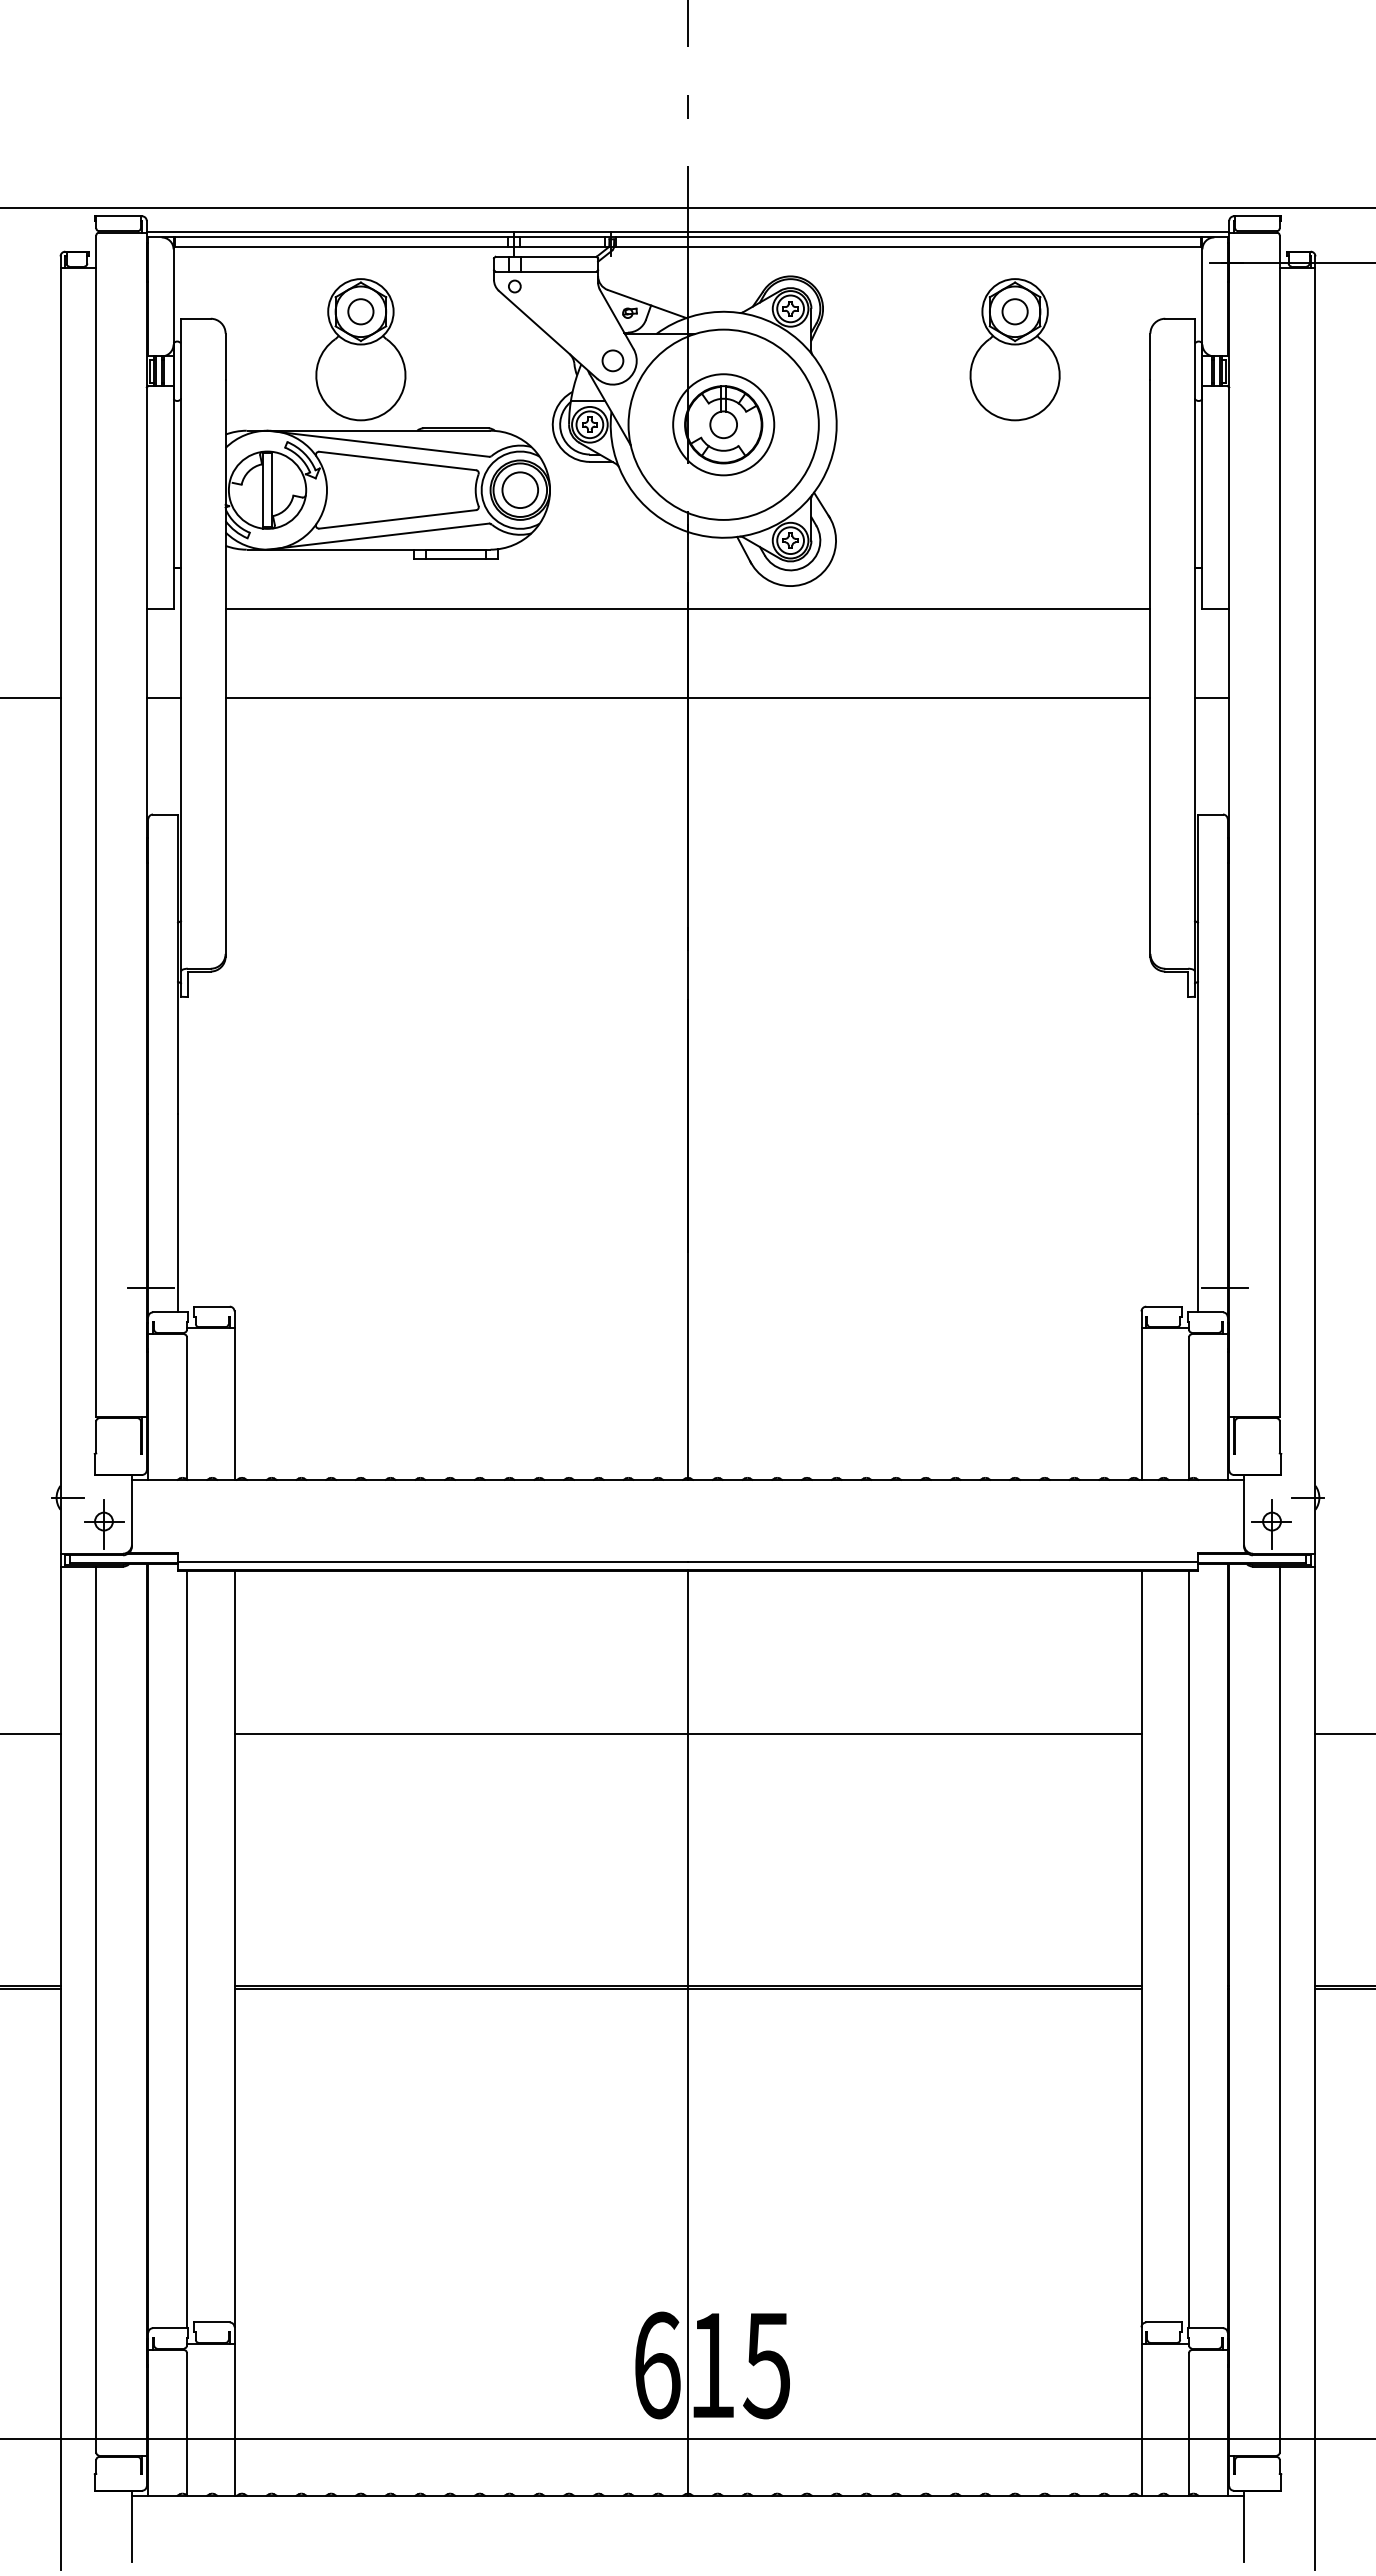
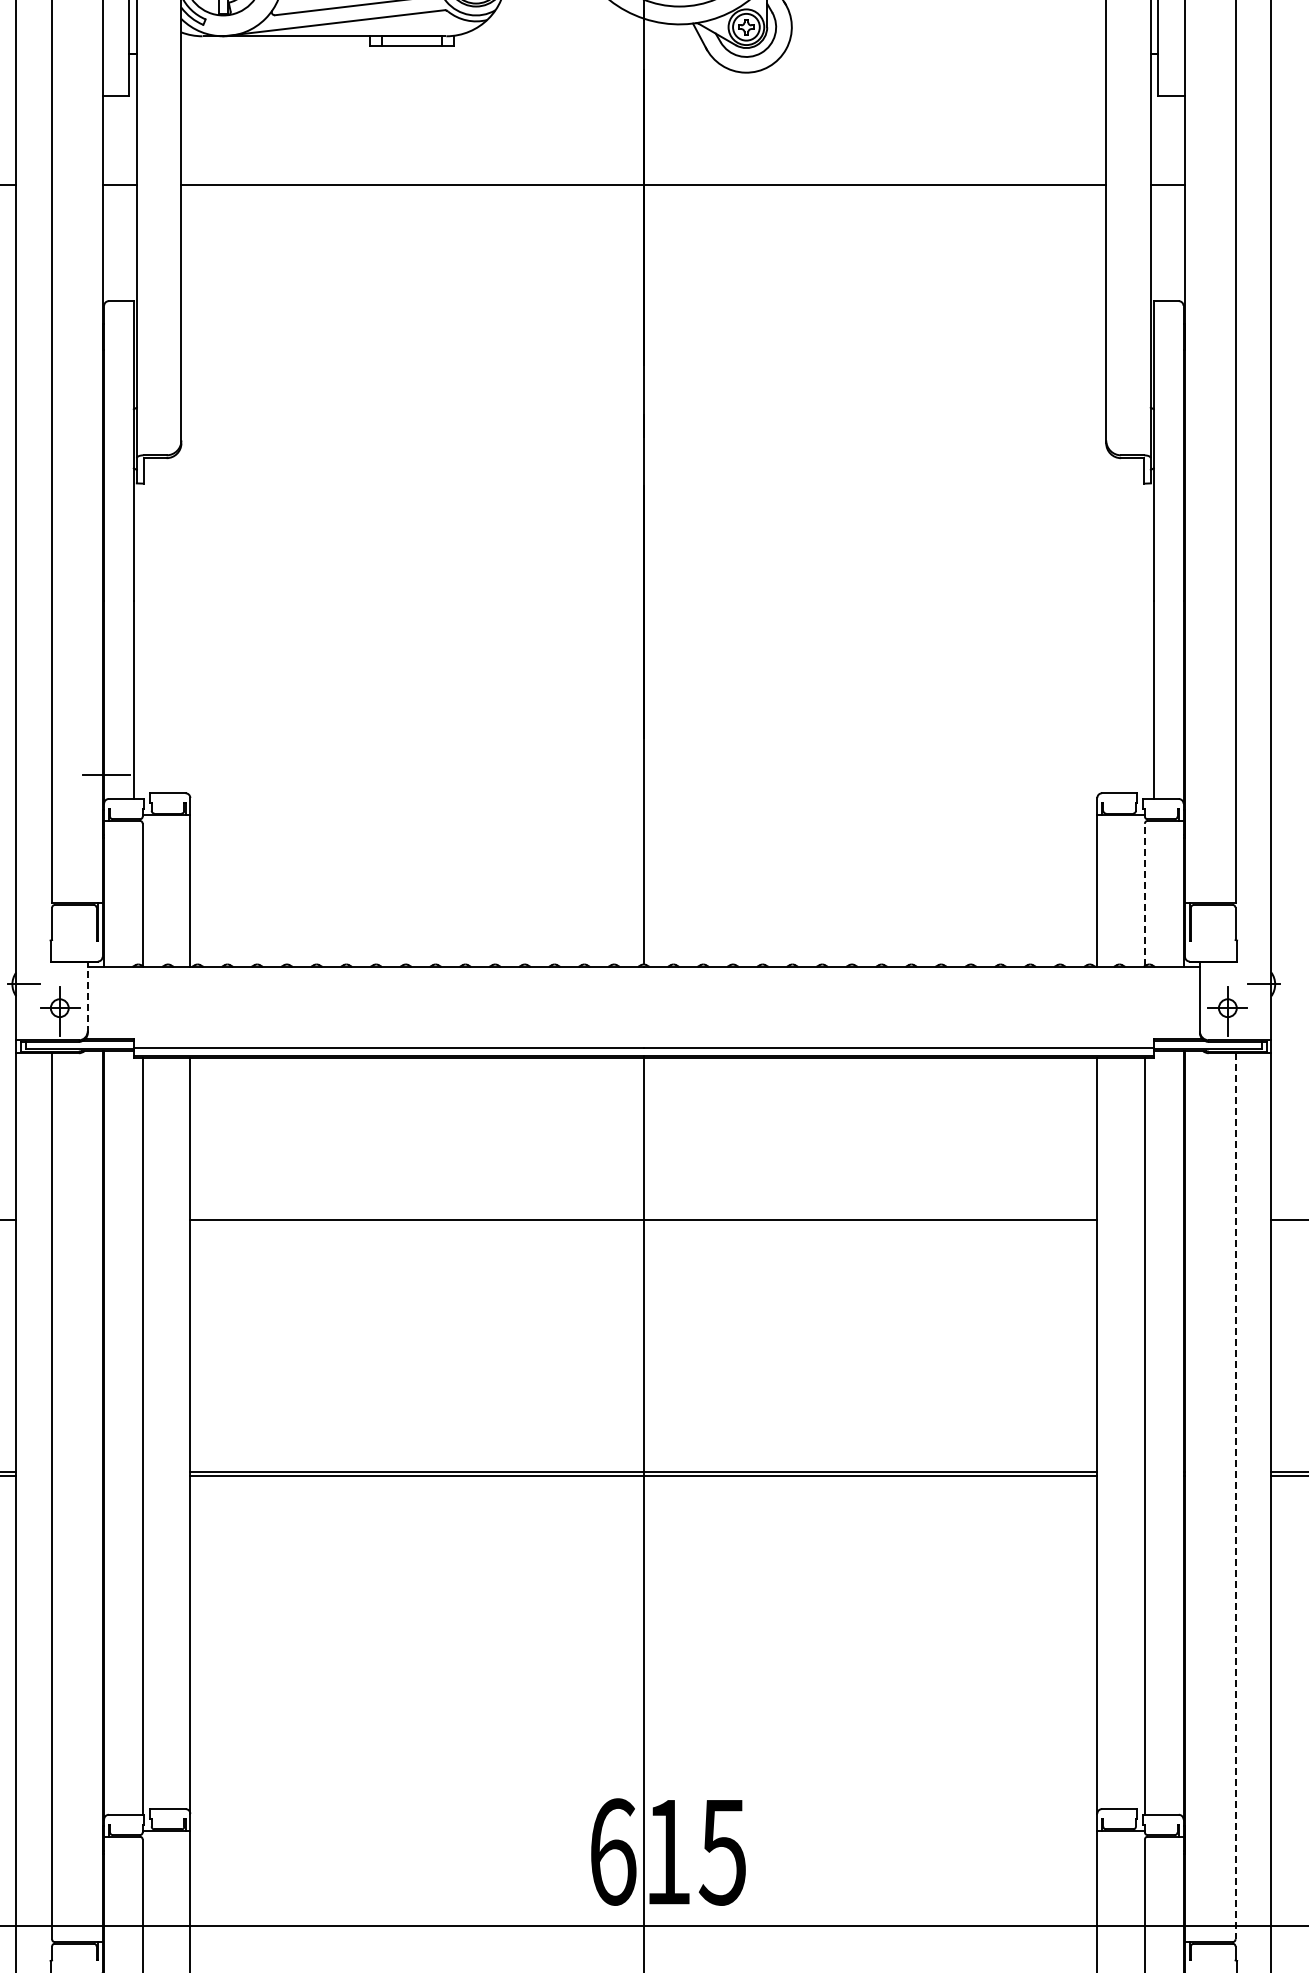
line: (687, 609) -> (643, 96), removed
line: (1225, 1288) -> (1181, 775), removed
line: (1189, 1407) -> (1145, 894), solid -> dashed
line: (131, 1510) -> (87, 997), solid -> dashed
line: (1279, 2009) -> (1235, 1496), solid -> dashed

